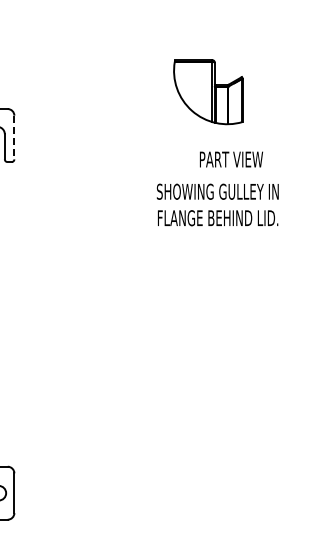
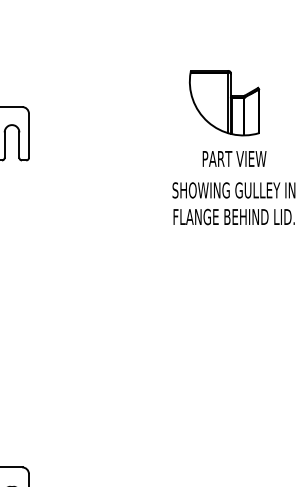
part: (208, 92) -> (224, 103), moved
line: (14, 137) -> (29, 135), dashed -> solid
text: (231, 159) -> (234, 158), moved

